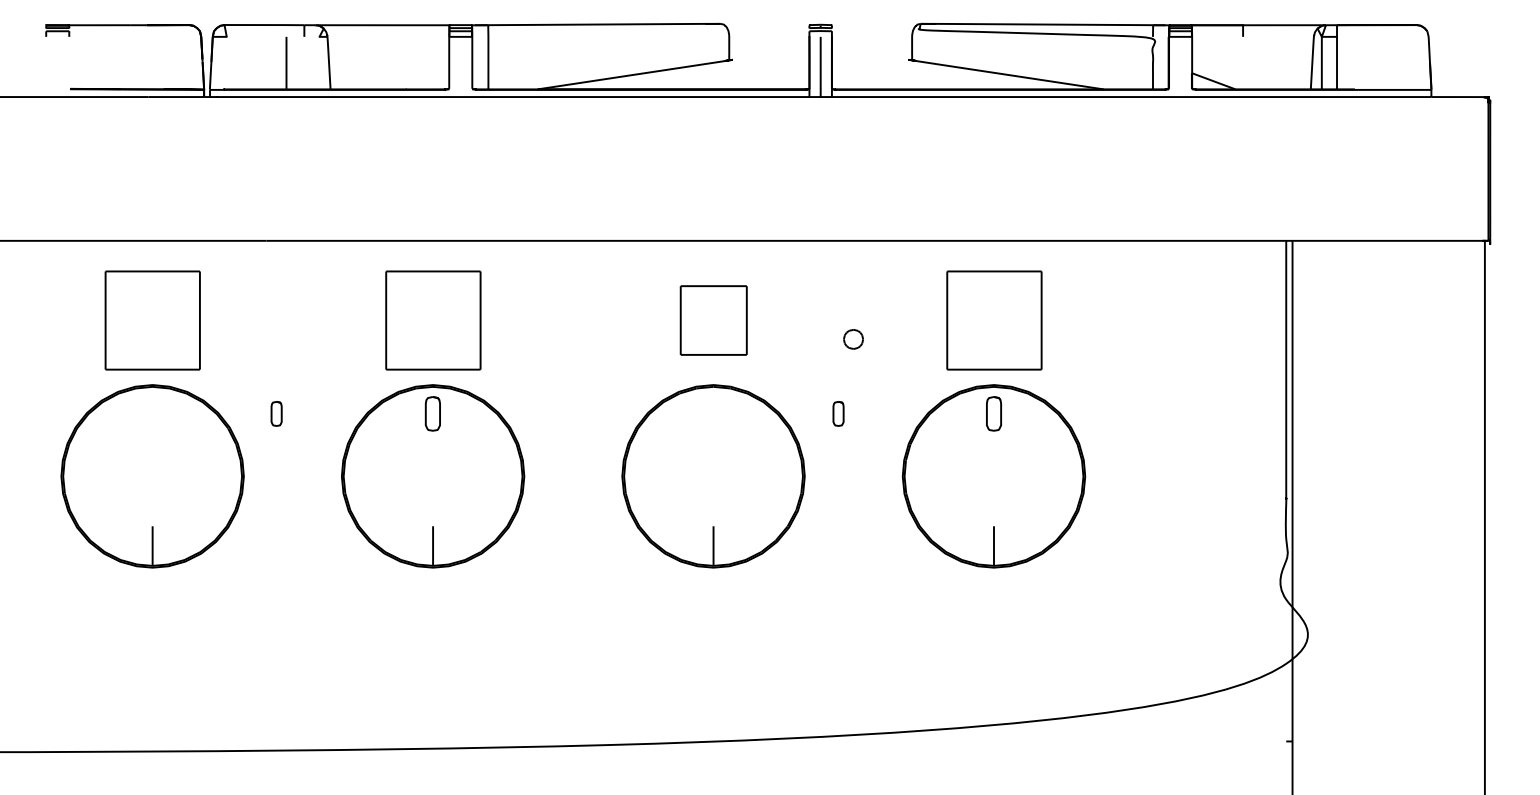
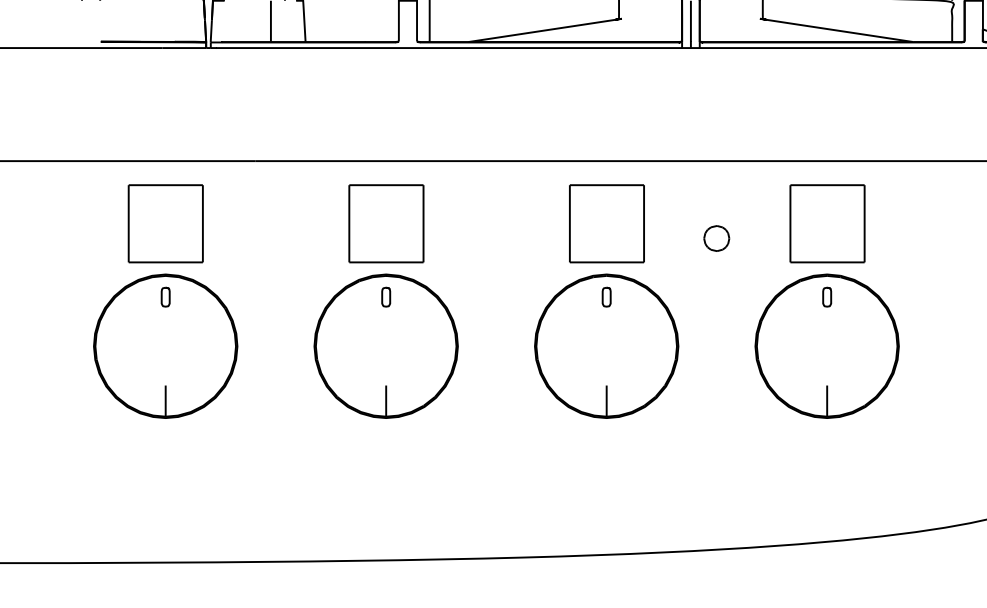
part: (713, 320) -> (606, 223), size x1.43
part: (853, 339) -> (716, 238), size x1.67
part: (276, 413) -> (165, 296), moved
part: (433, 413) -> (386, 296), size x0.71
part: (838, 413) -> (606, 296), moved
part: (993, 413) -> (826, 296), size x0.71

